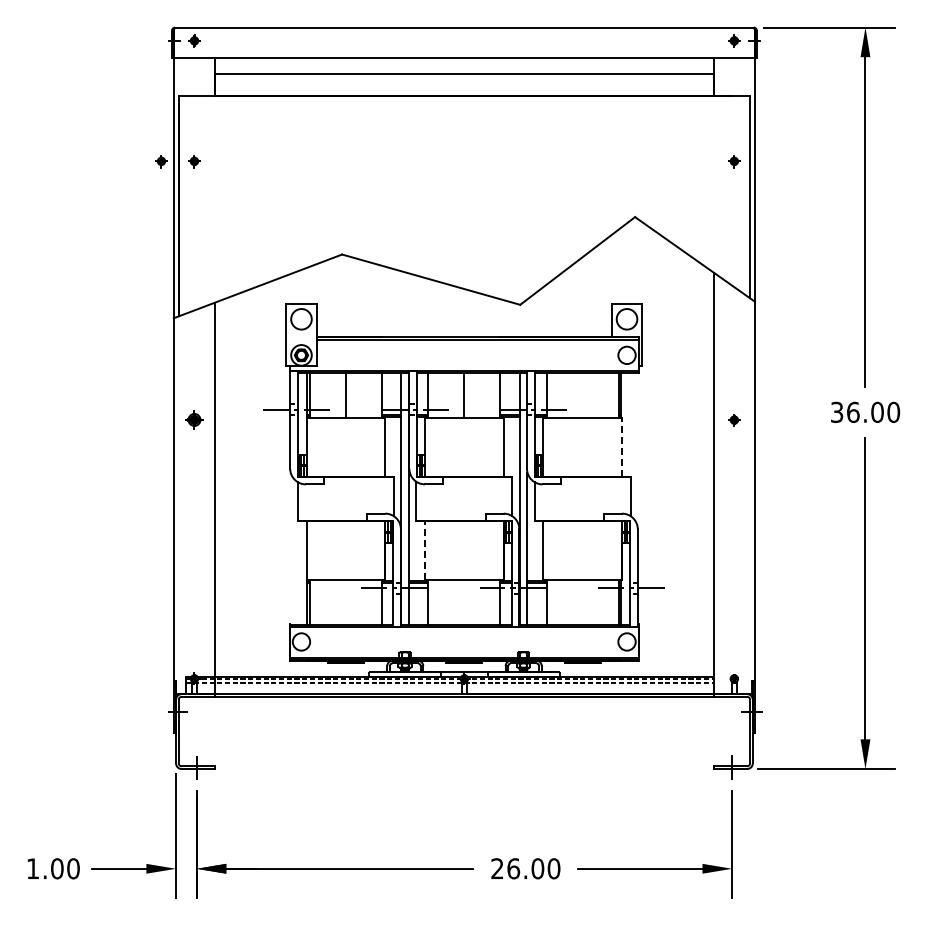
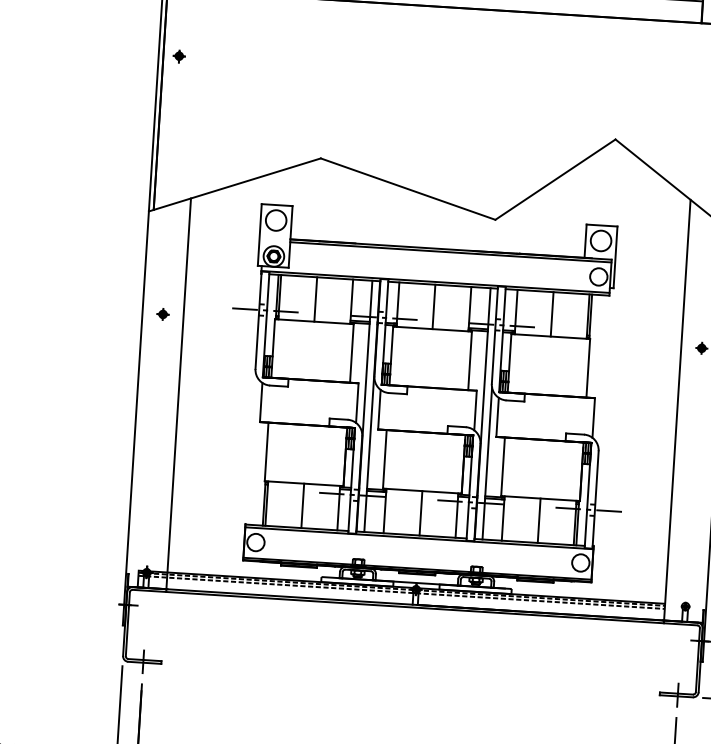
part: (161, 161) -> (146, 54), removed
line: (582, 395) -> (551, 314), added
part: (194, 420) -> (163, 314), size x0.62
line: (622, 446) -> (588, 367), dashed -> solid
line: (424, 550) -> (384, 458), dashed -> solid
line: (345, 602) -> (302, 505), added
line: (464, 602) -> (421, 513), added
line: (582, 602) -> (538, 520), added

